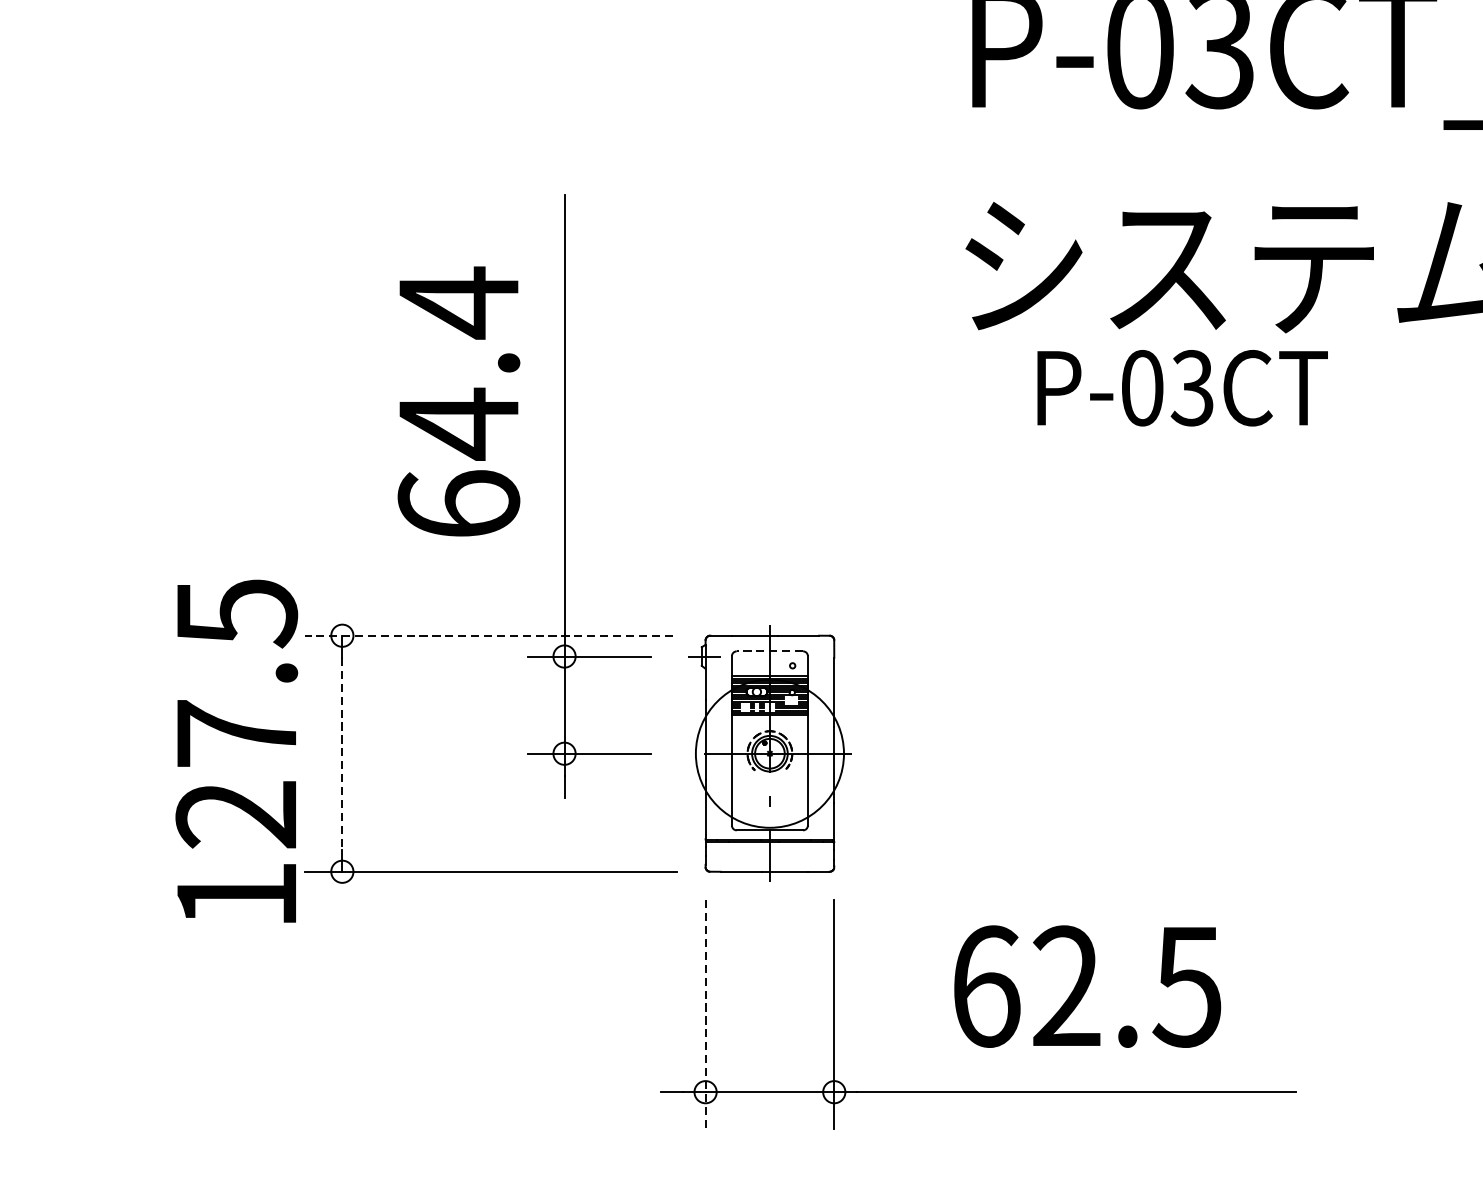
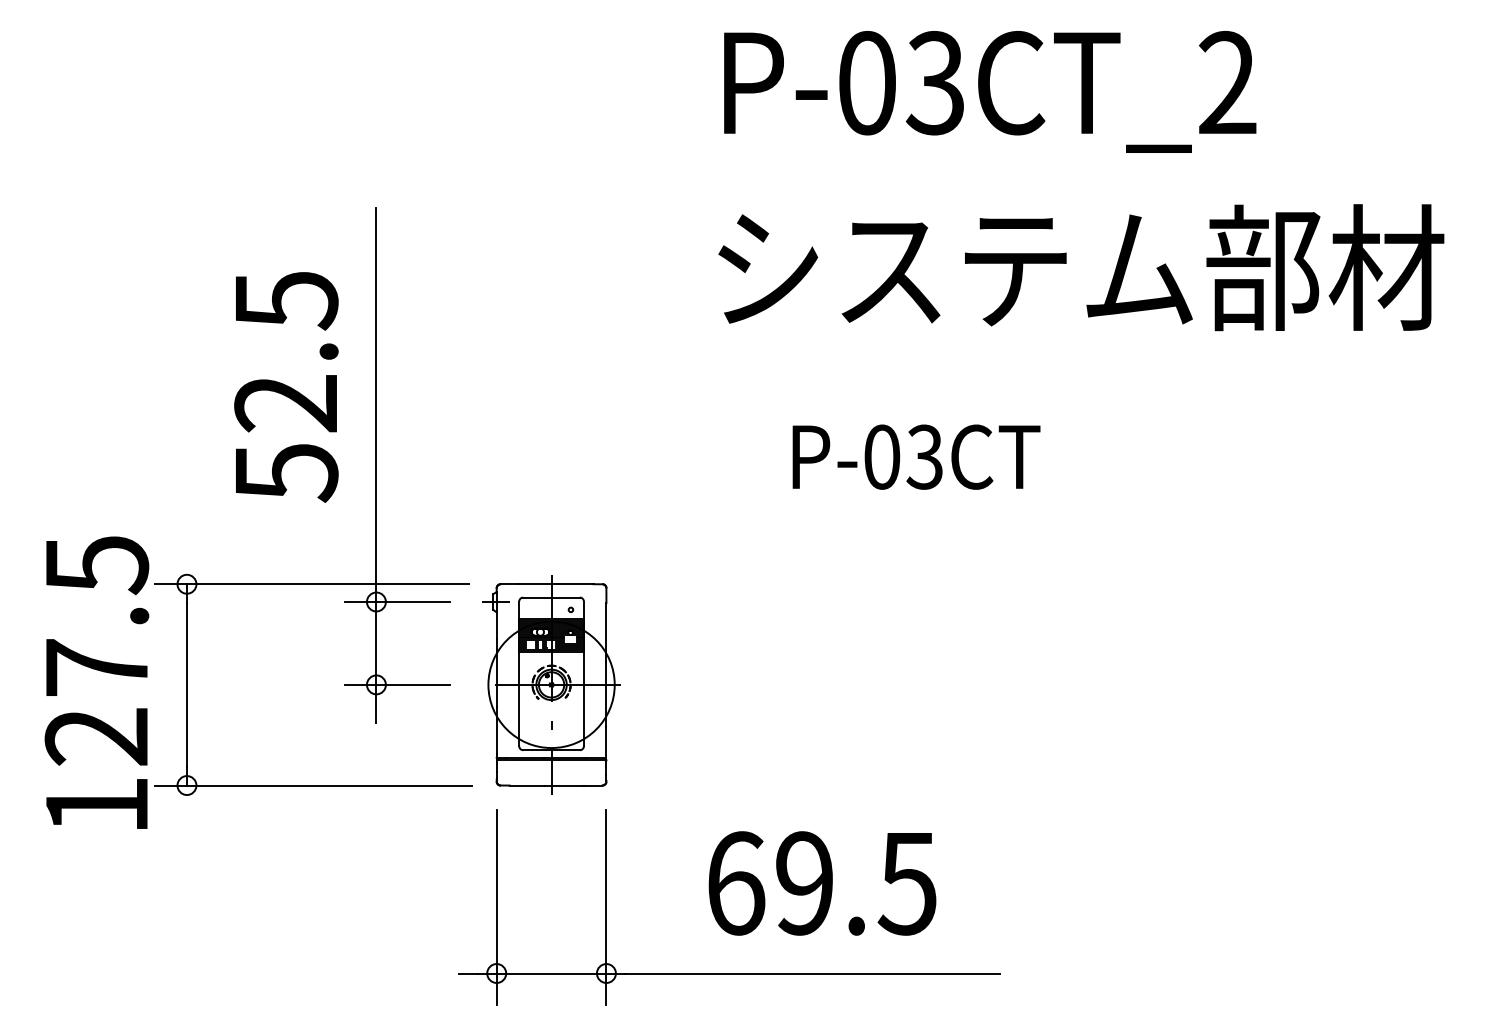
text: (1182, 387) -> (916, 456), moved
text: (459, 402) -> (286, 385), 64.4 -> 52.5
line: (489, 636) -> (312, 584), dashed -> solid
line: (769, 651) -> (551, 597), dashed -> solid
line: (341, 753) -> (186, 684), dashed -> solid
text: (1066, 986) -> (804, 883), 62.5 -> 69.5
line: (705, 1014) -> (496, 907), dashed -> solid

